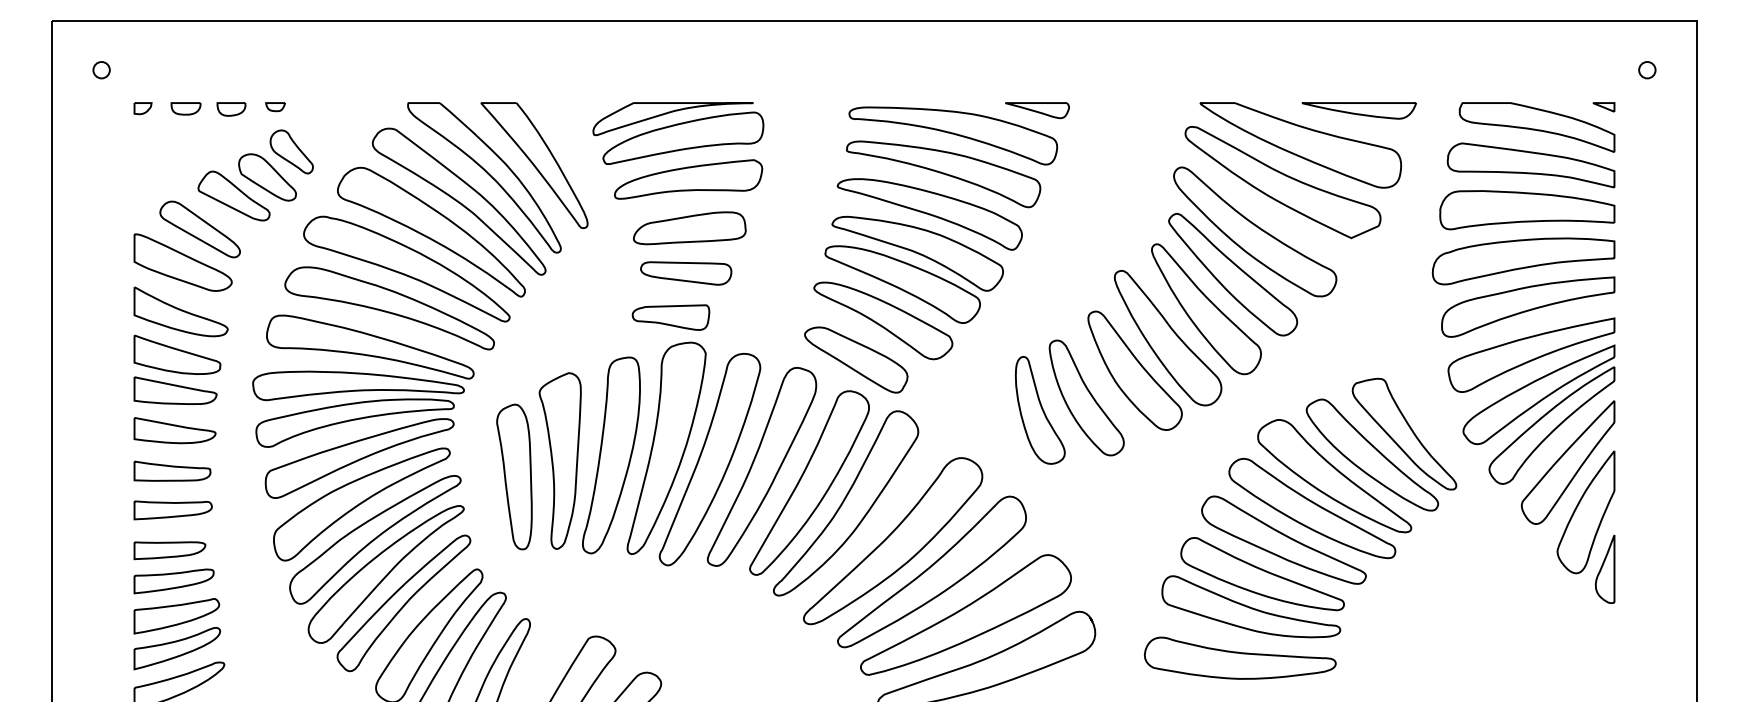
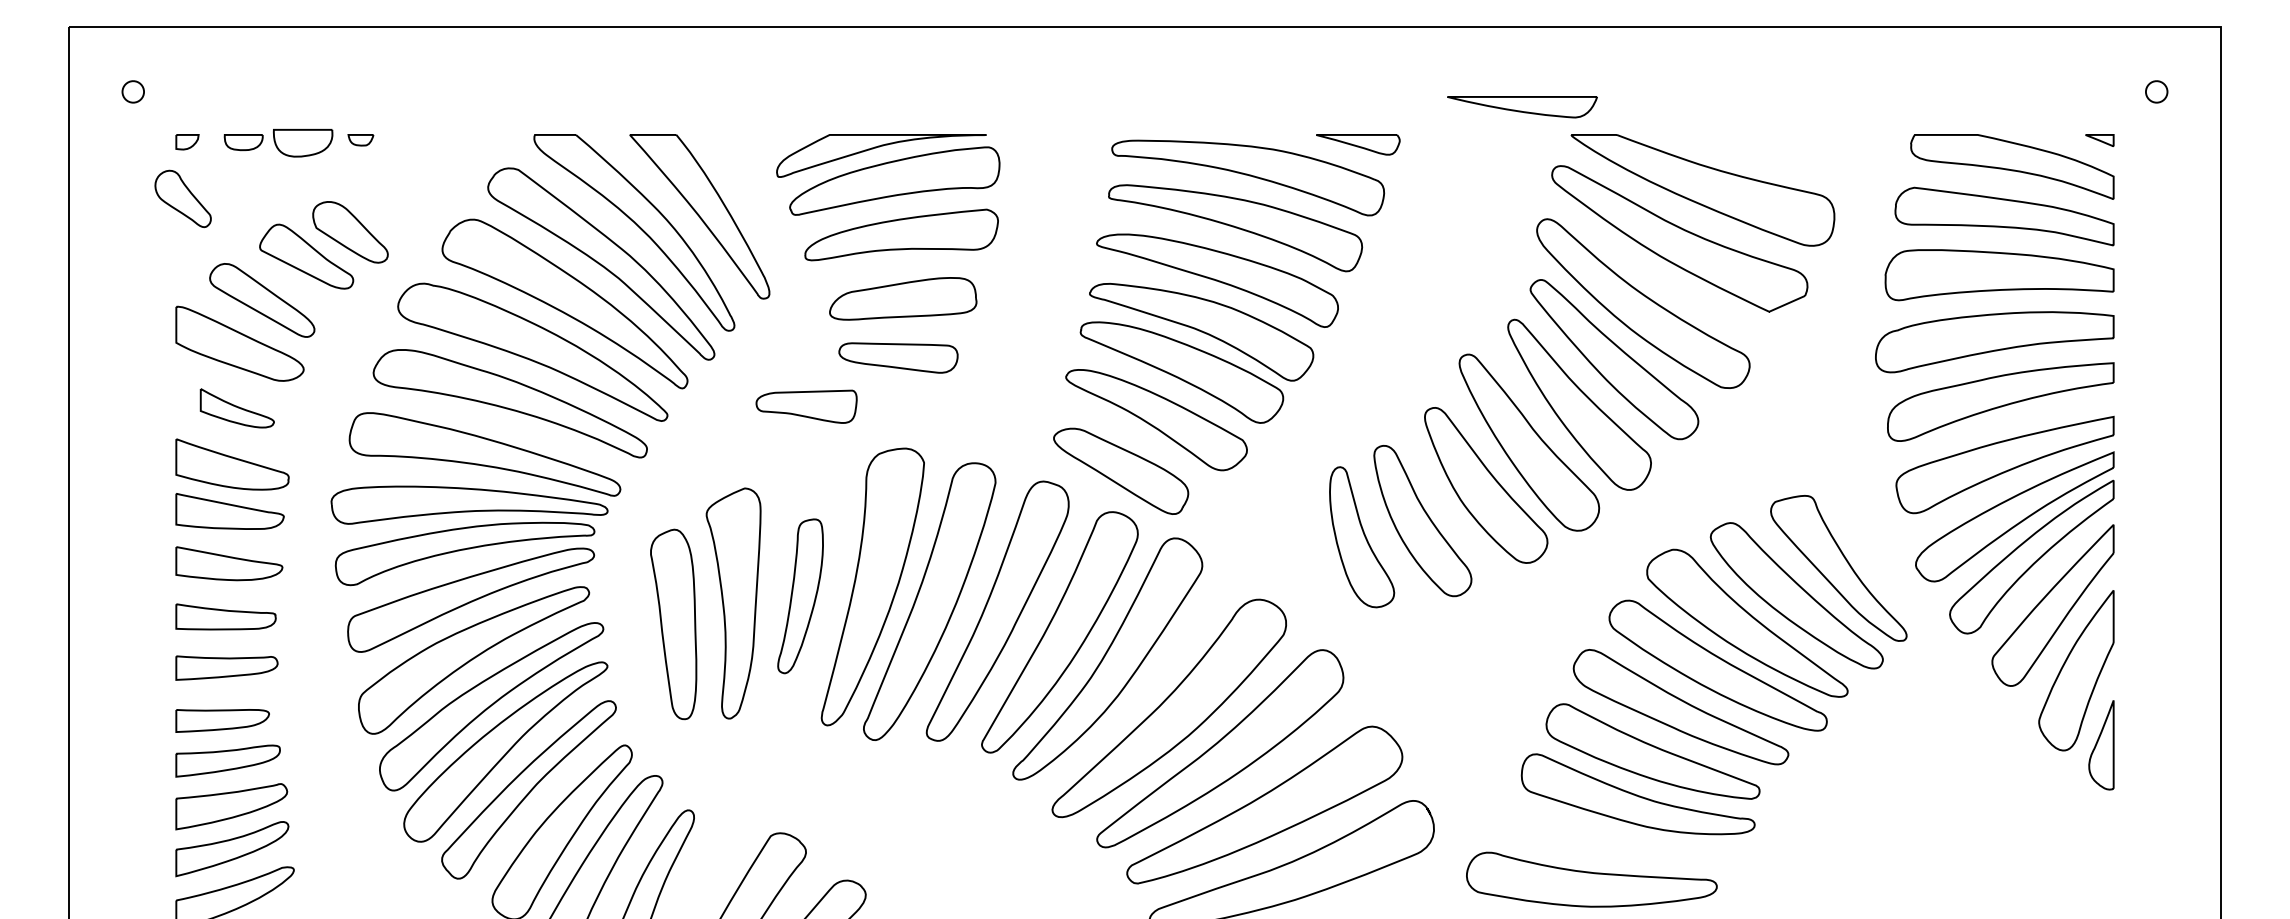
part: (231, 109) -> (303, 143), size x1.6
part: (1359, 111) -> (1522, 107), moved
part: (291, 151) -> (182, 198), moved
part: (181, 312) -> (237, 408), size x0.6
part: (670, 317) -> (806, 406), moved
part: (611, 455) -> (800, 596), size x0.6
part: (1240, 658) -> (1591, 879), moved

